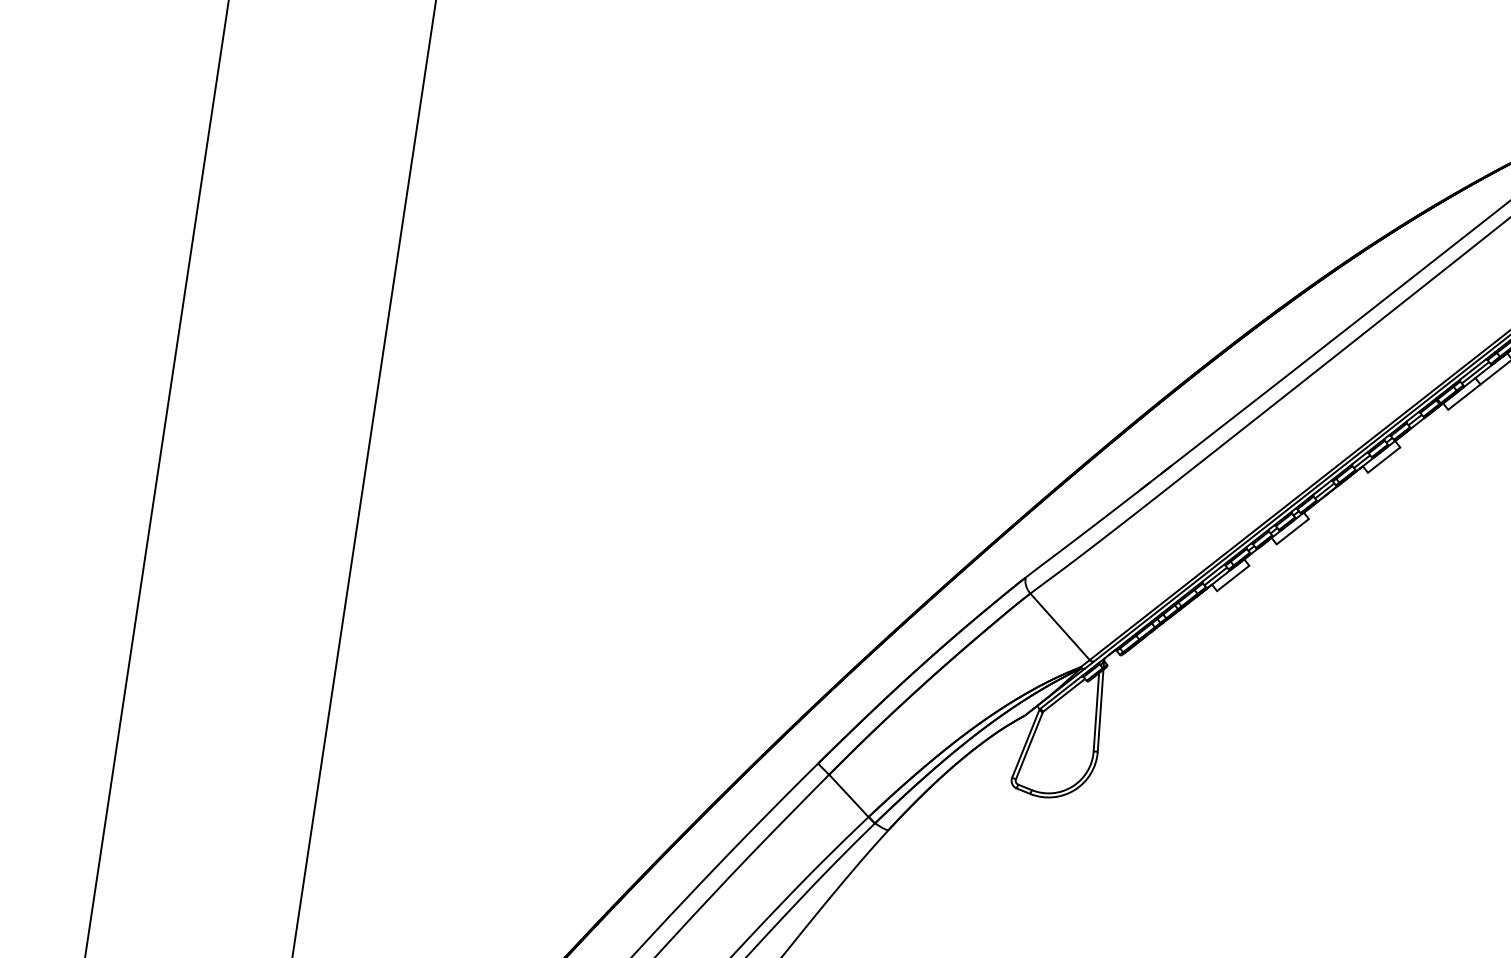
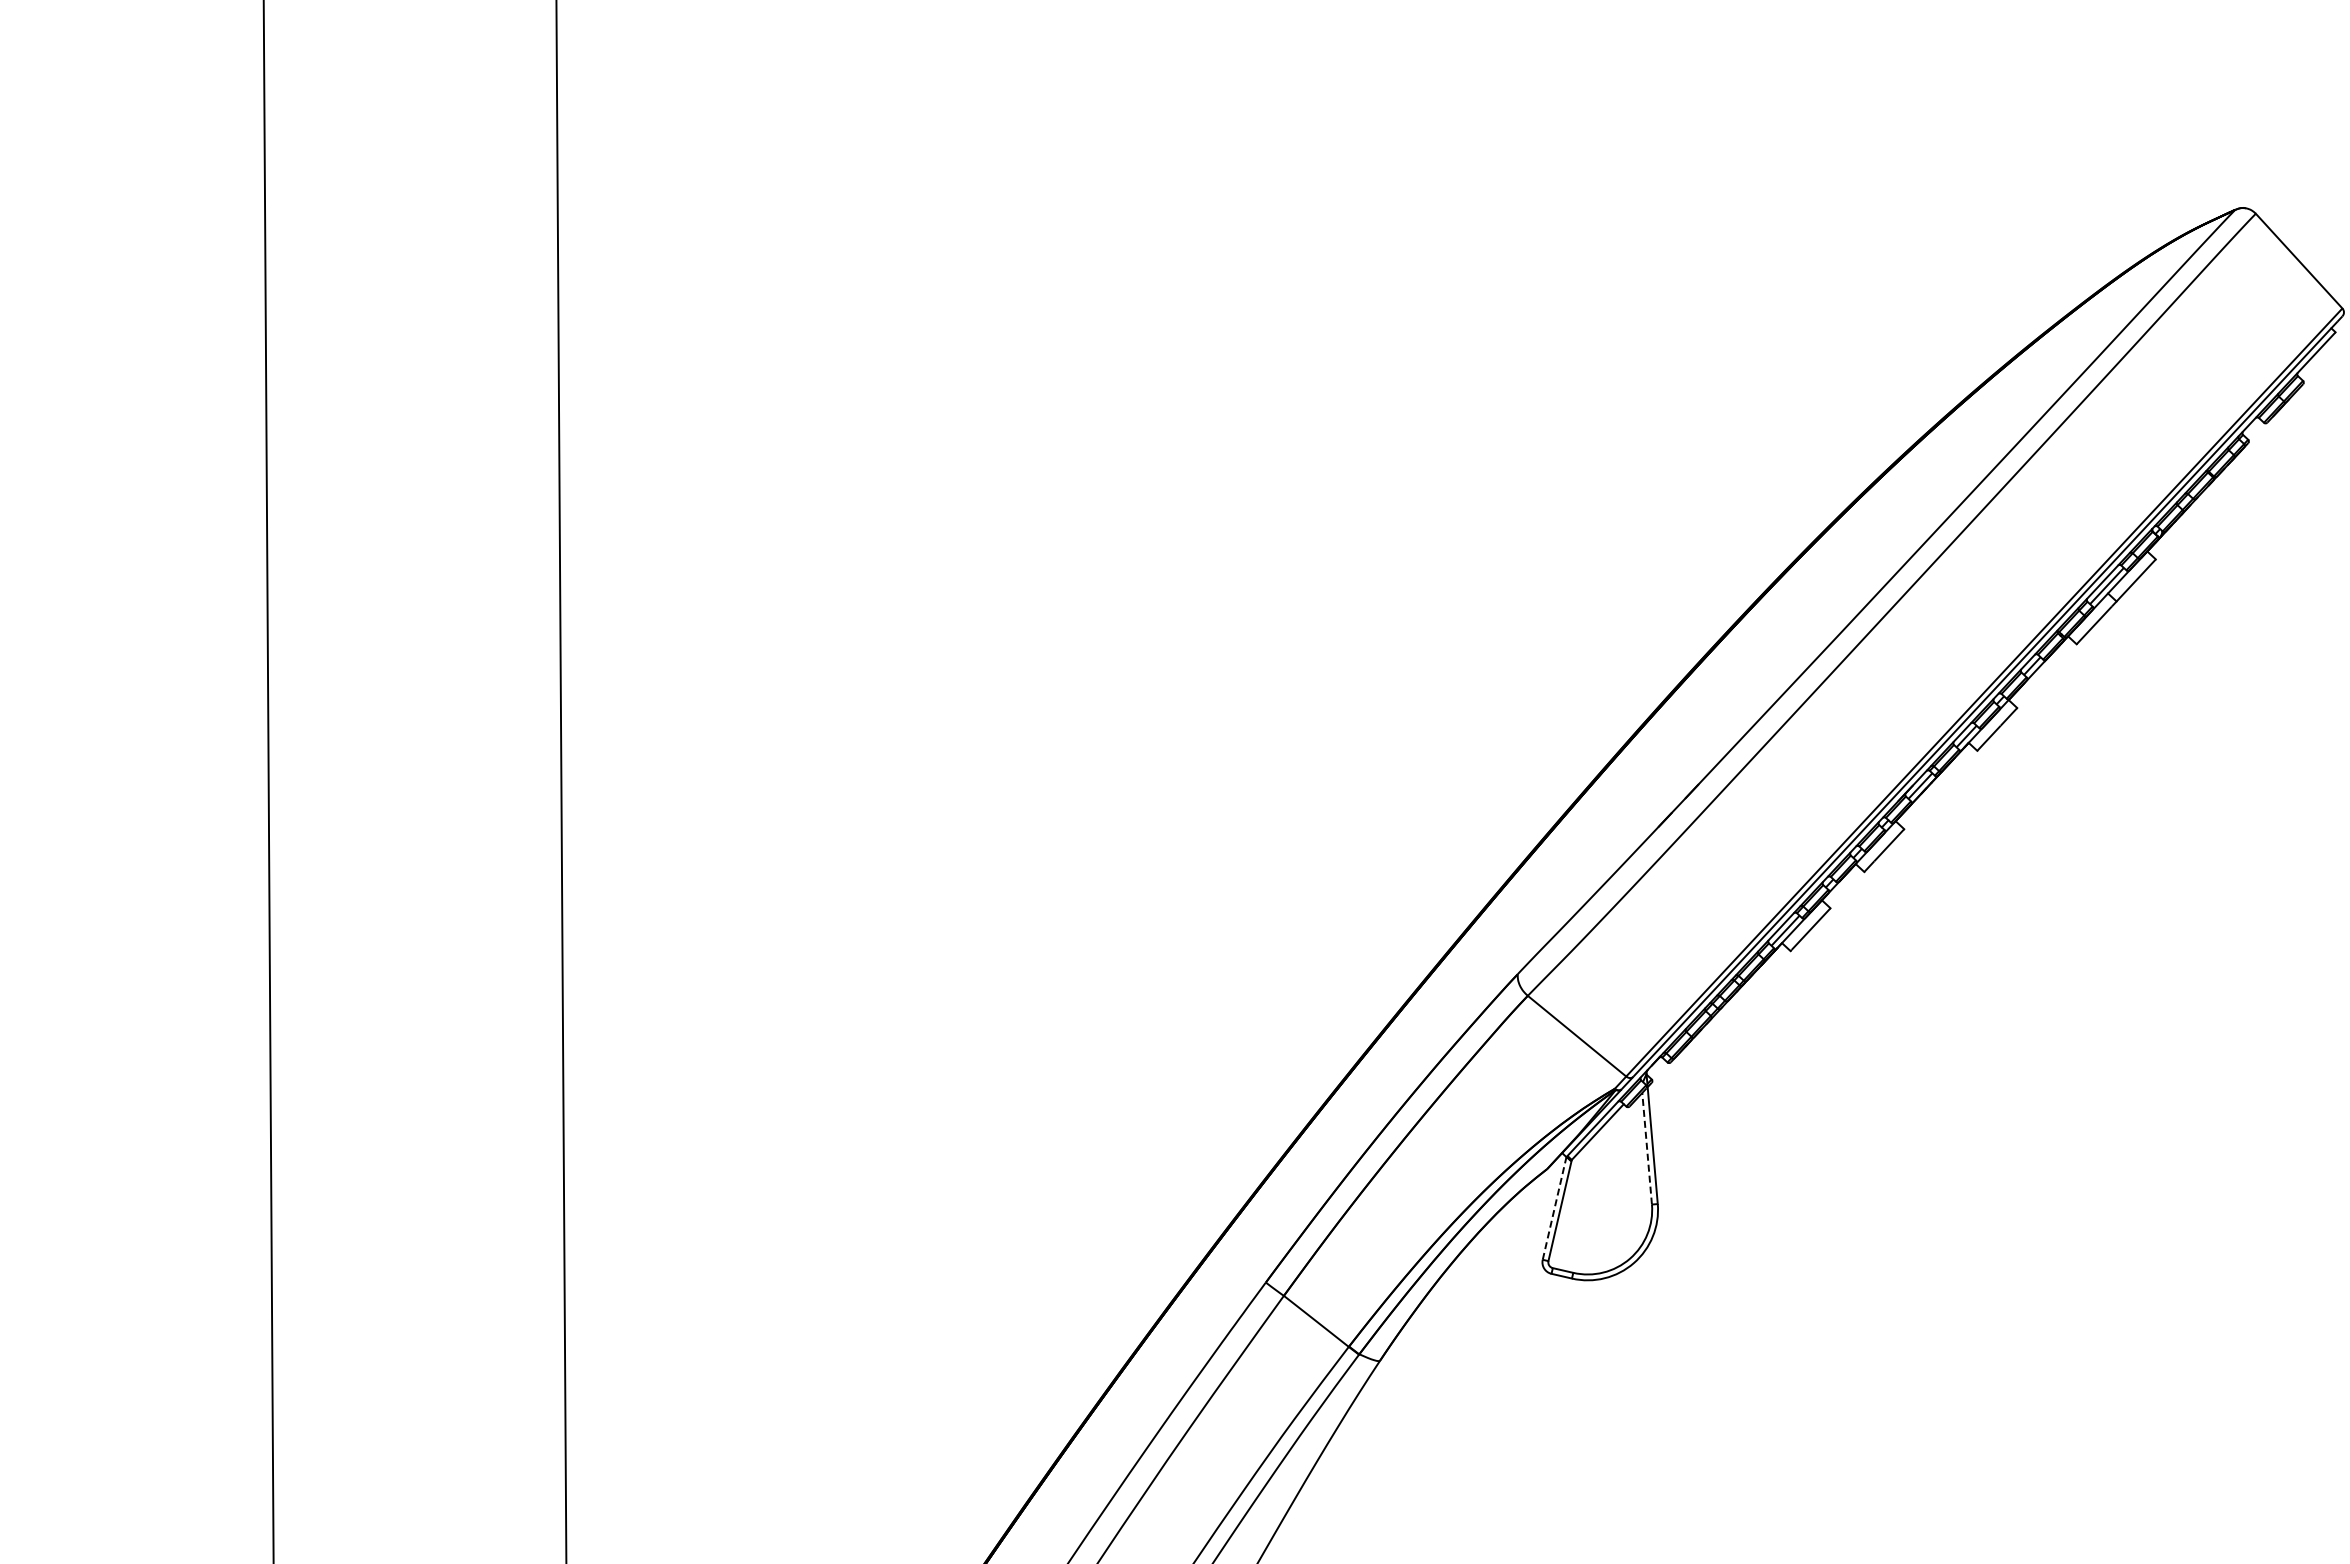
line: (1096, 712) -> (1647, 1148), solid -> dashed
line: (1025, 743) -> (1554, 1208), solid -> dashed

